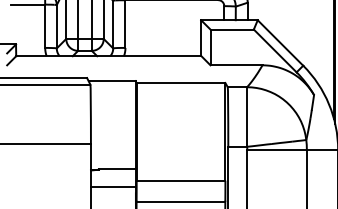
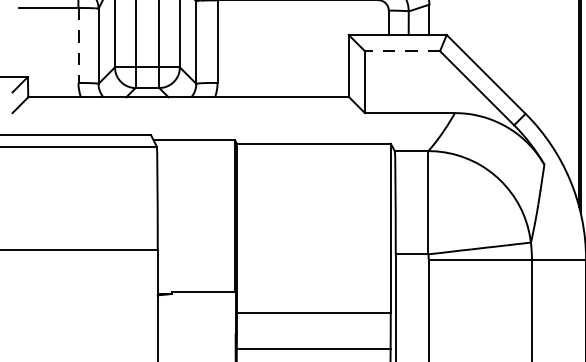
line: (45, 26) -> (78, 45), solid -> dashed
line: (232, 29) -> (403, 51), solid -> dashed
line: (112, 187) -> (195, 324), removed

